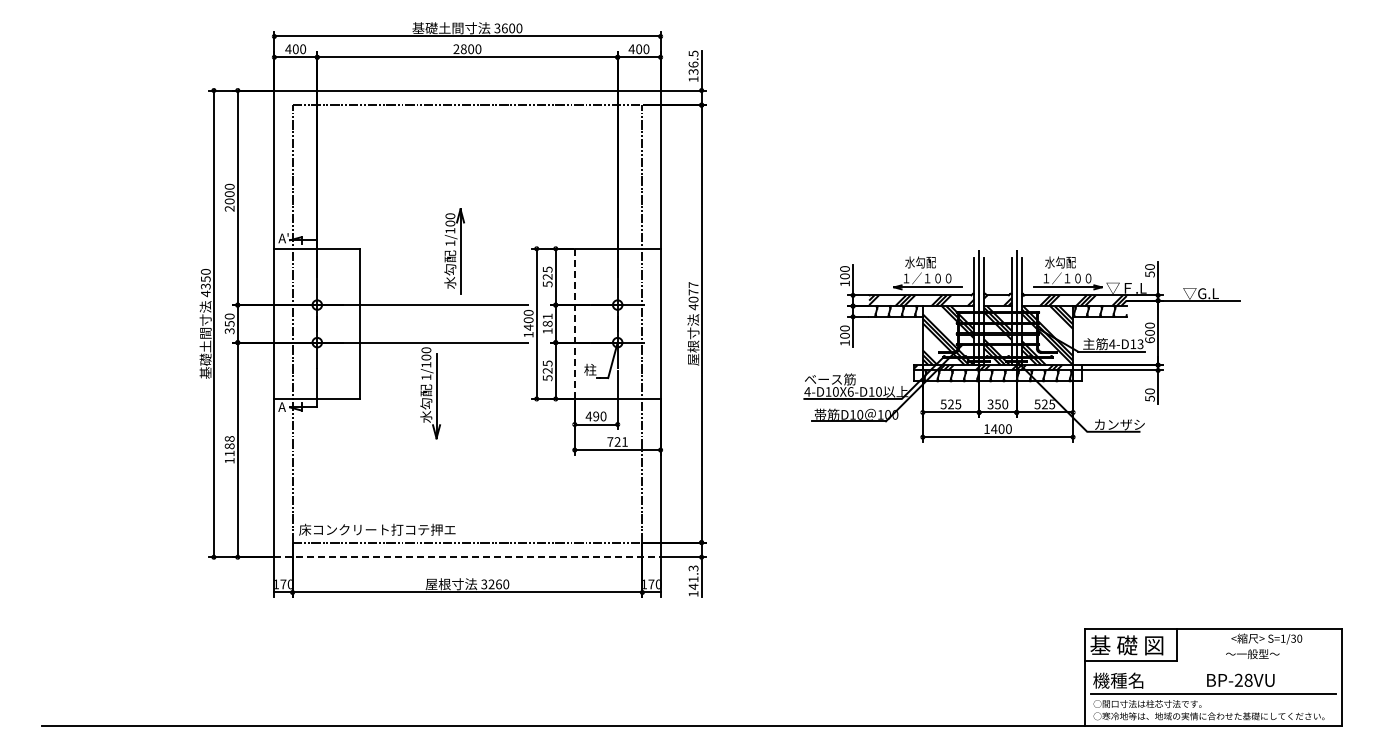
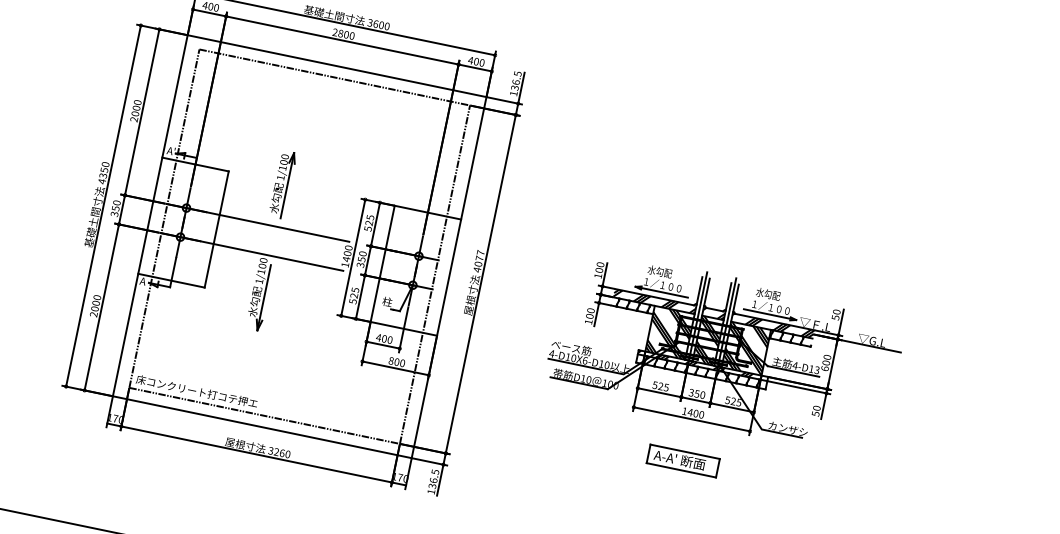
part: (454, 251) -> (282, 184), moved
text: (547, 323) -> (361, 259), 181 -> 350
line: (574, 323) -> (382, 263), dashed -> solid
text: (596, 416) -> (384, 339), 490 -> 400
text: (617, 441) -> (396, 361), 721 -> 800
text: (229, 449) -> (95, 305), 1188 -> 2000
part: (997, 490) -> (683, 460), added
line: (468, 557) -> (263, 427), dashed -> solid
text: (693, 577) -> (433, 479), 141.3 -> 136.5

